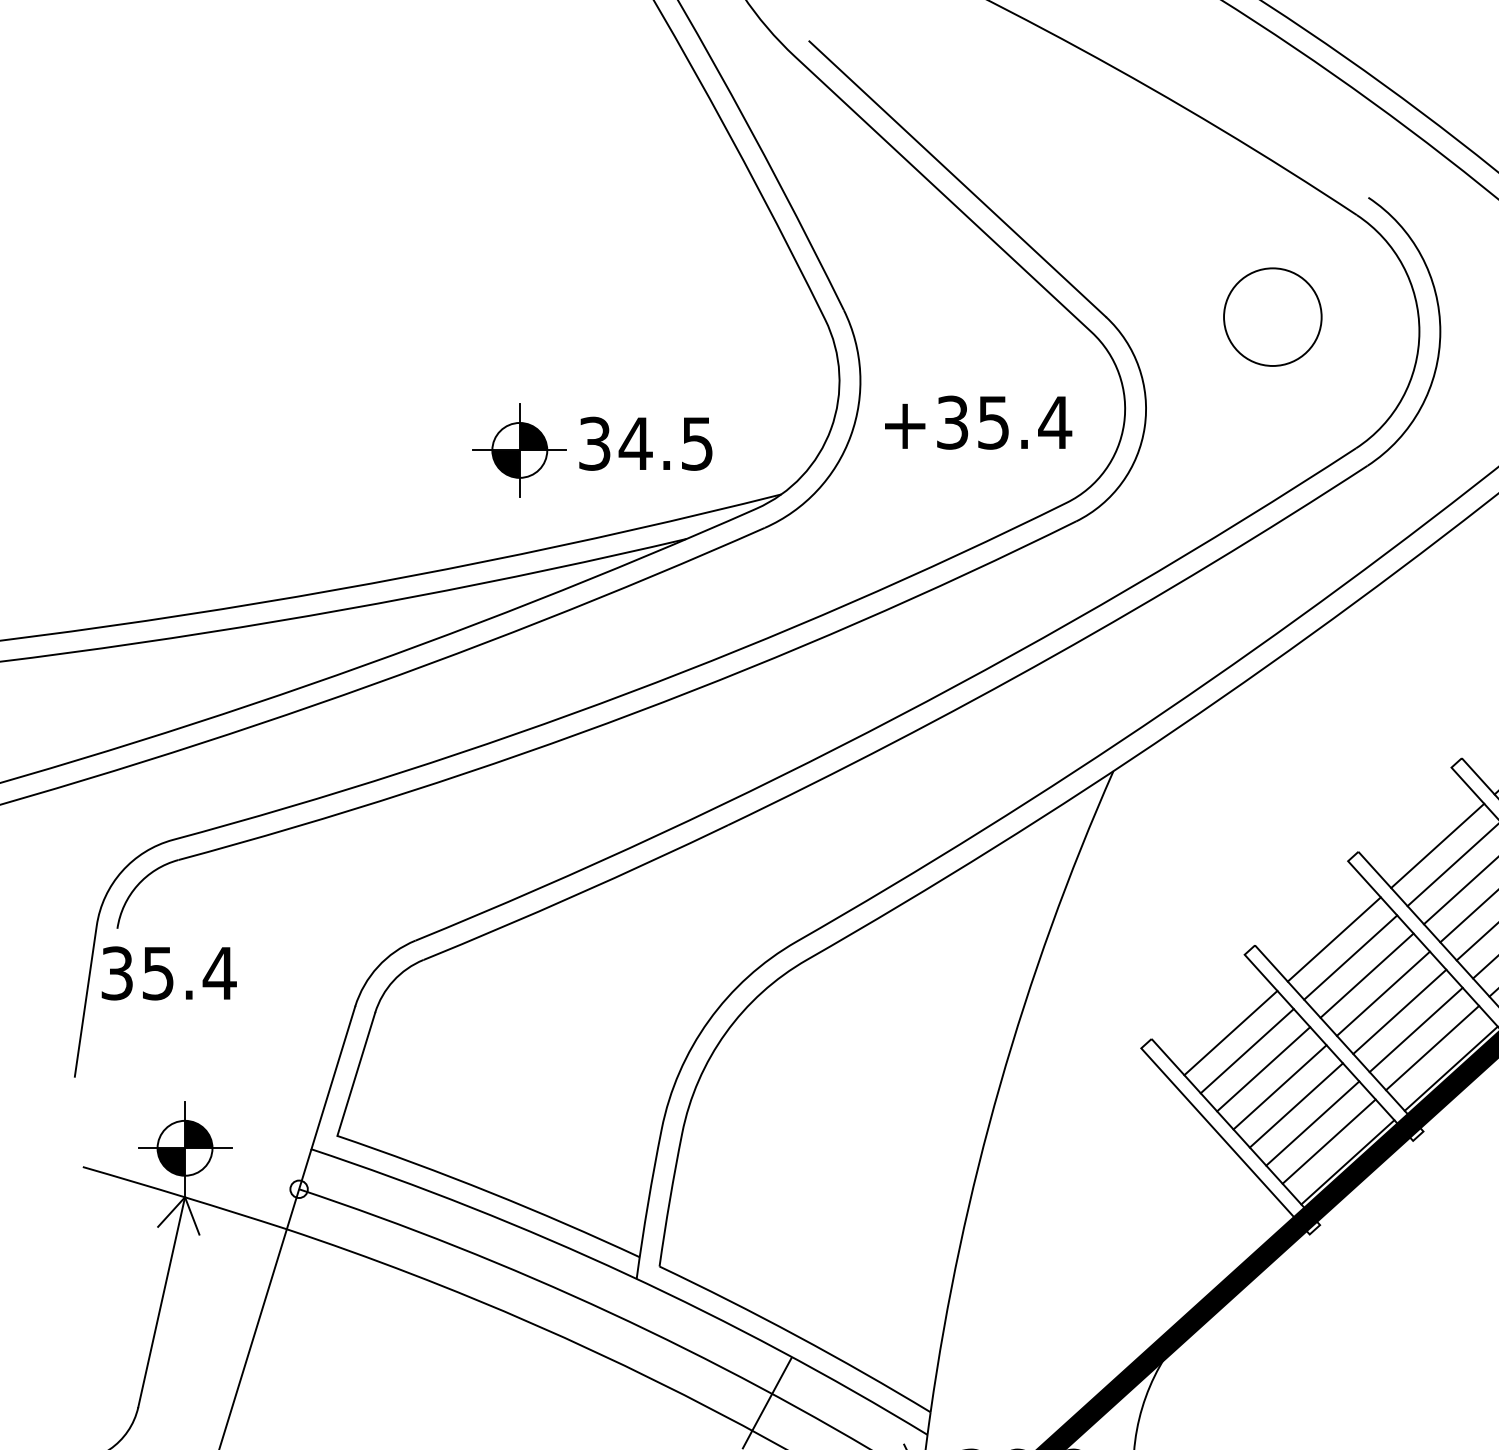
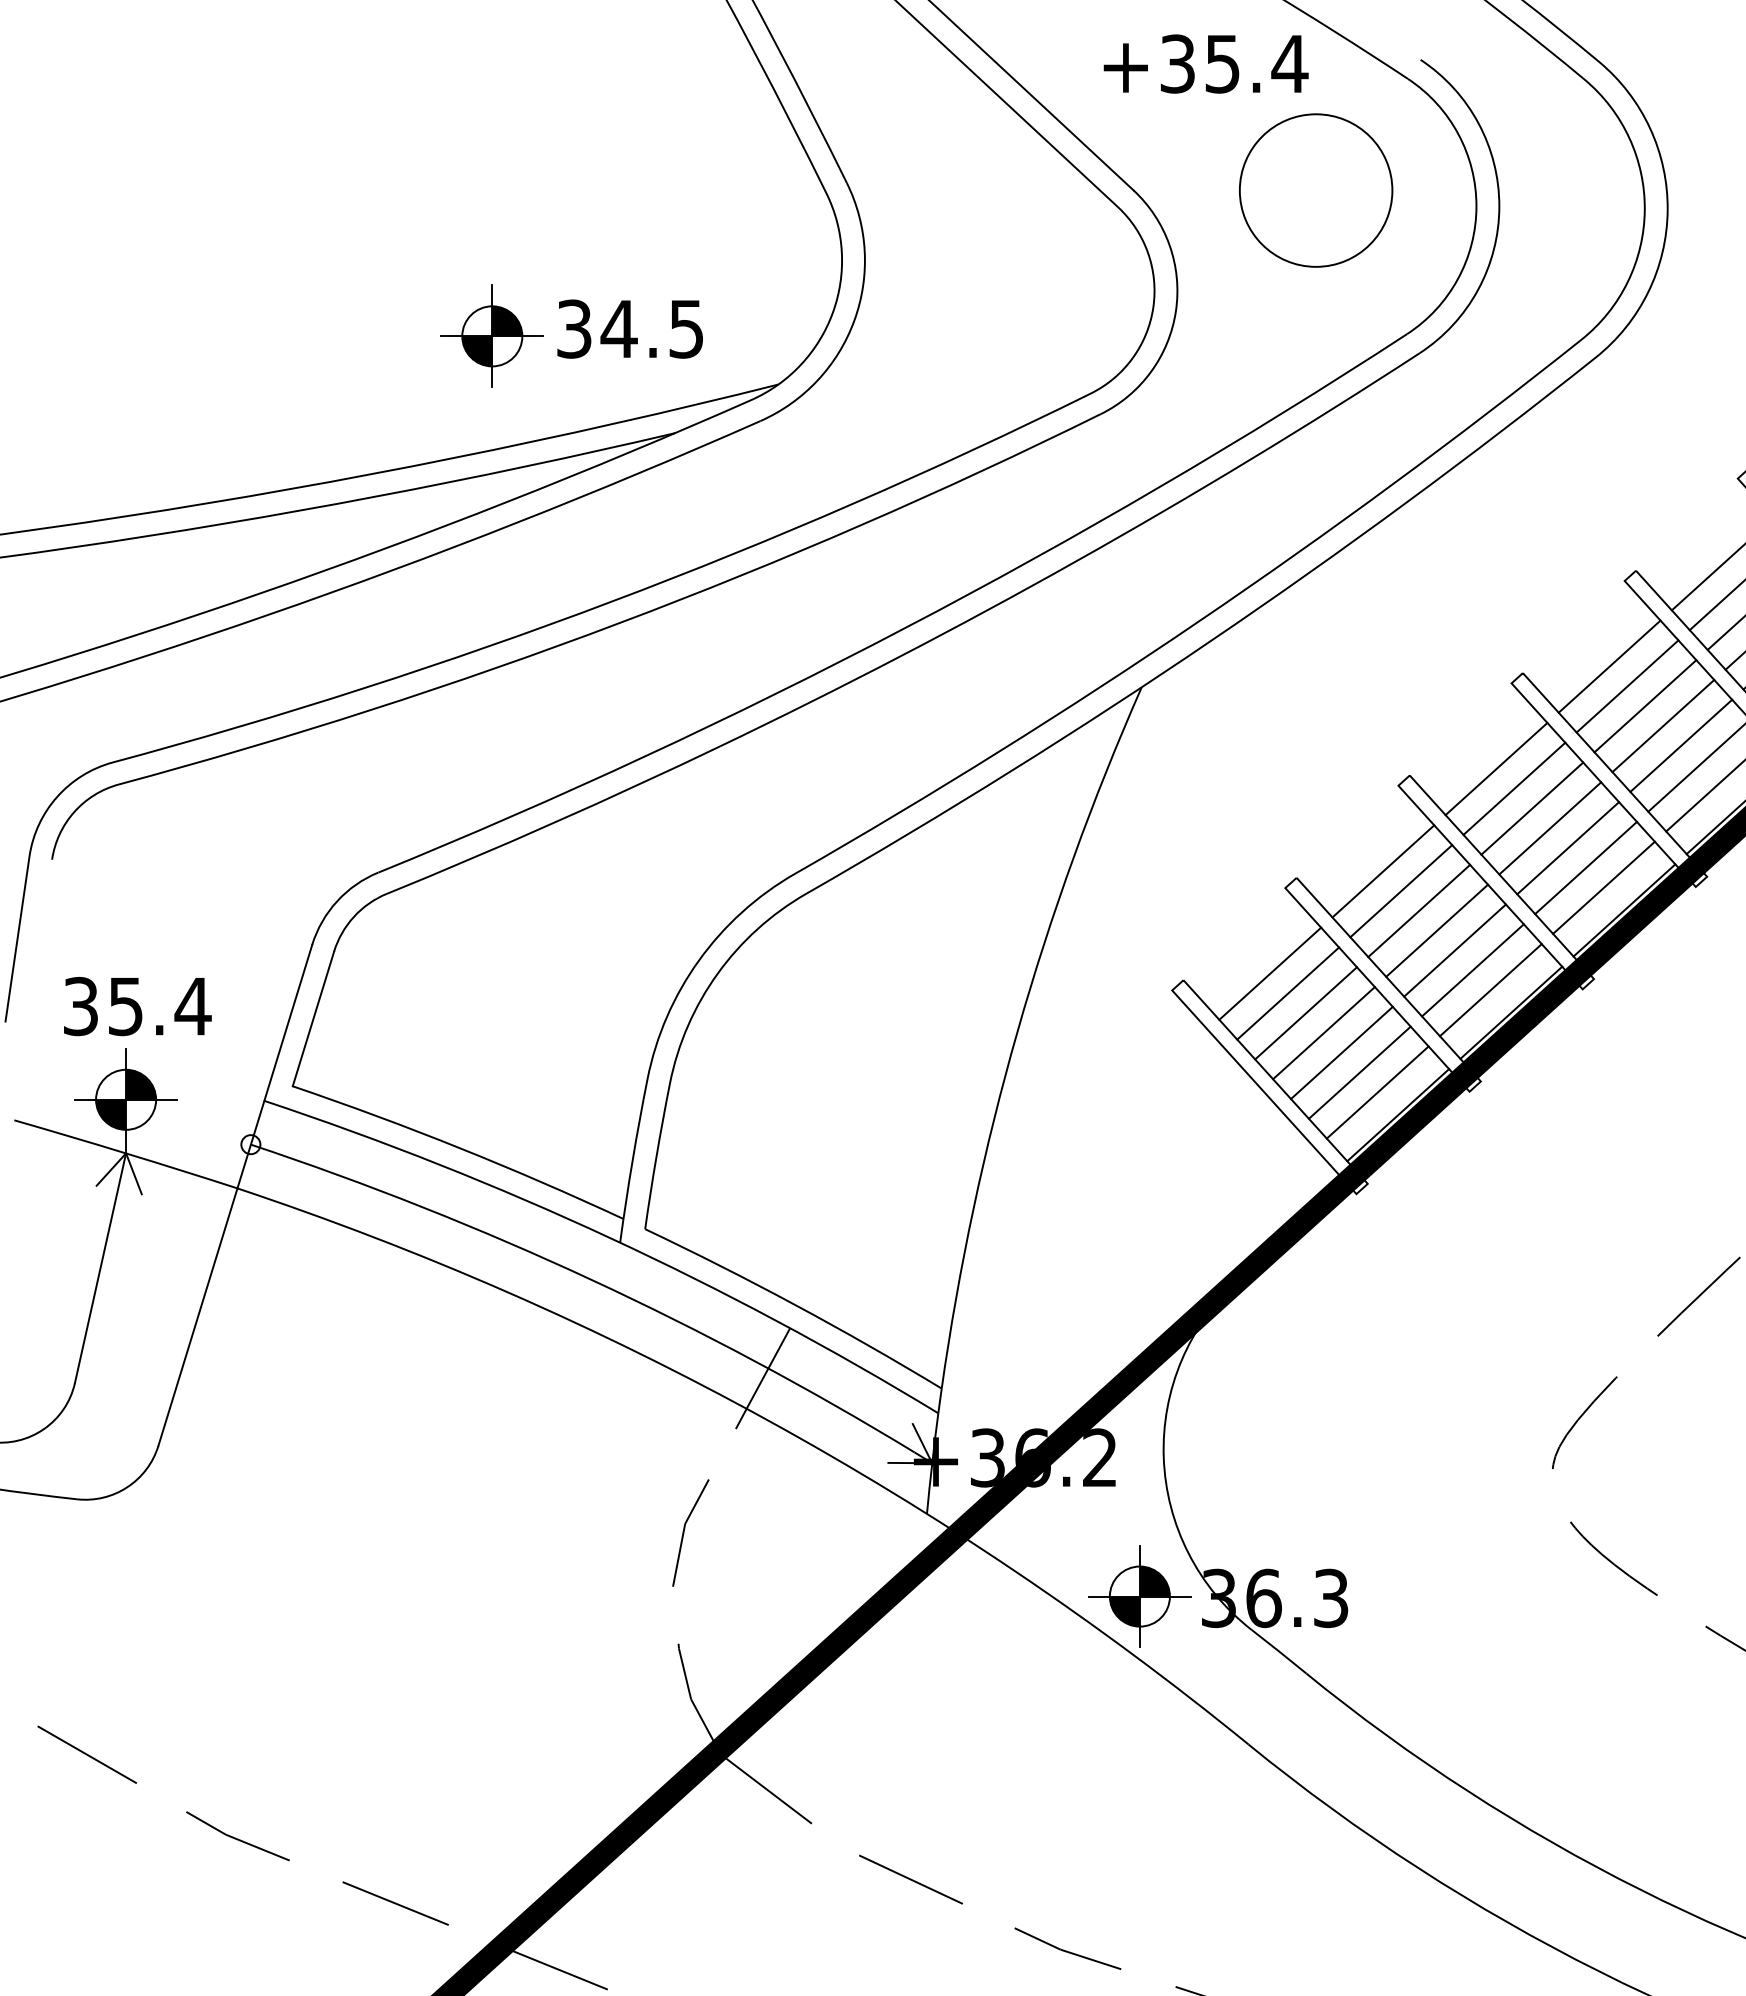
circle: (1272, 317) -> (1315, 190), size x1.43
text: (977, 422) -> (1205, 63), moved
text: (168, 973) -> (137, 1006), moved

